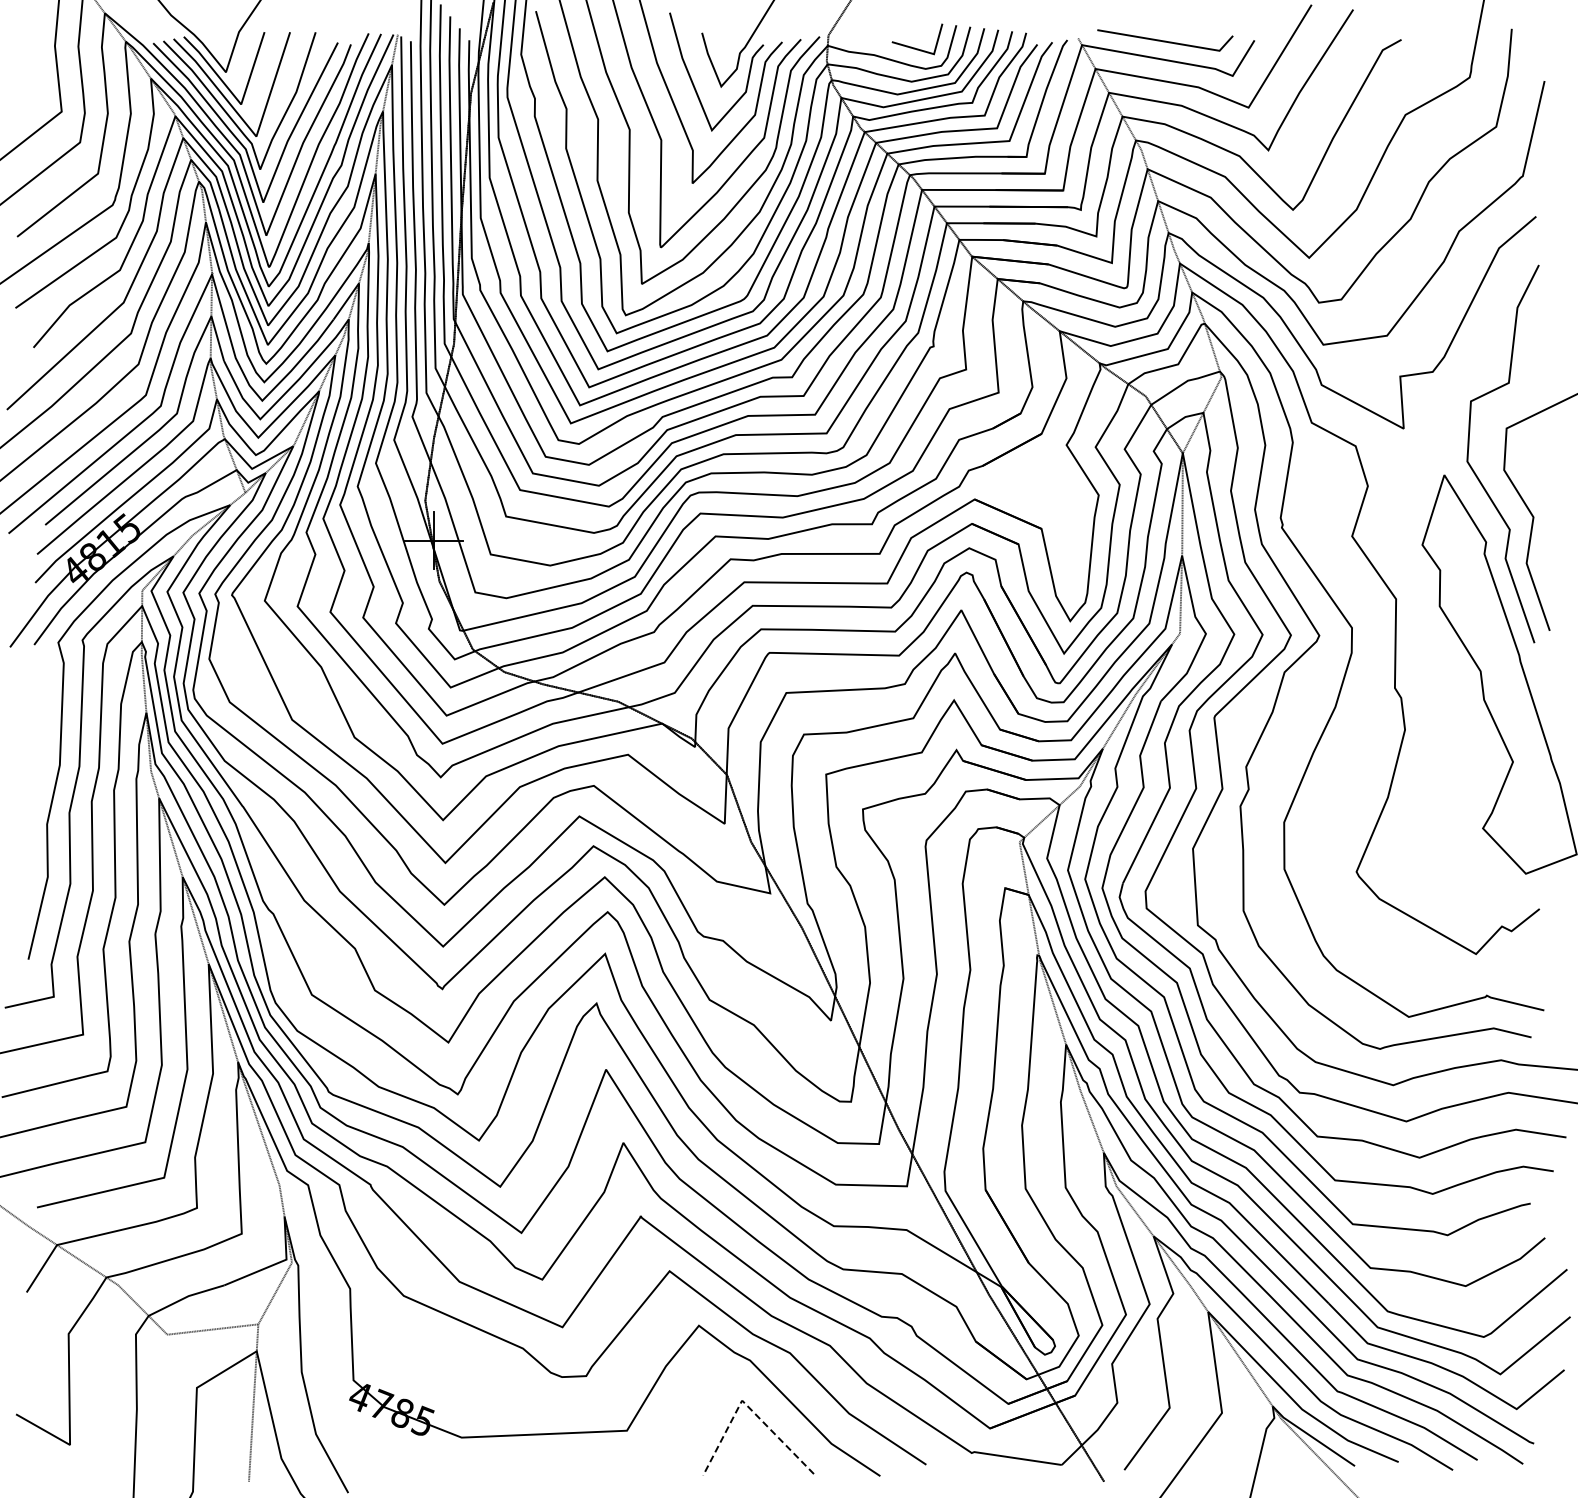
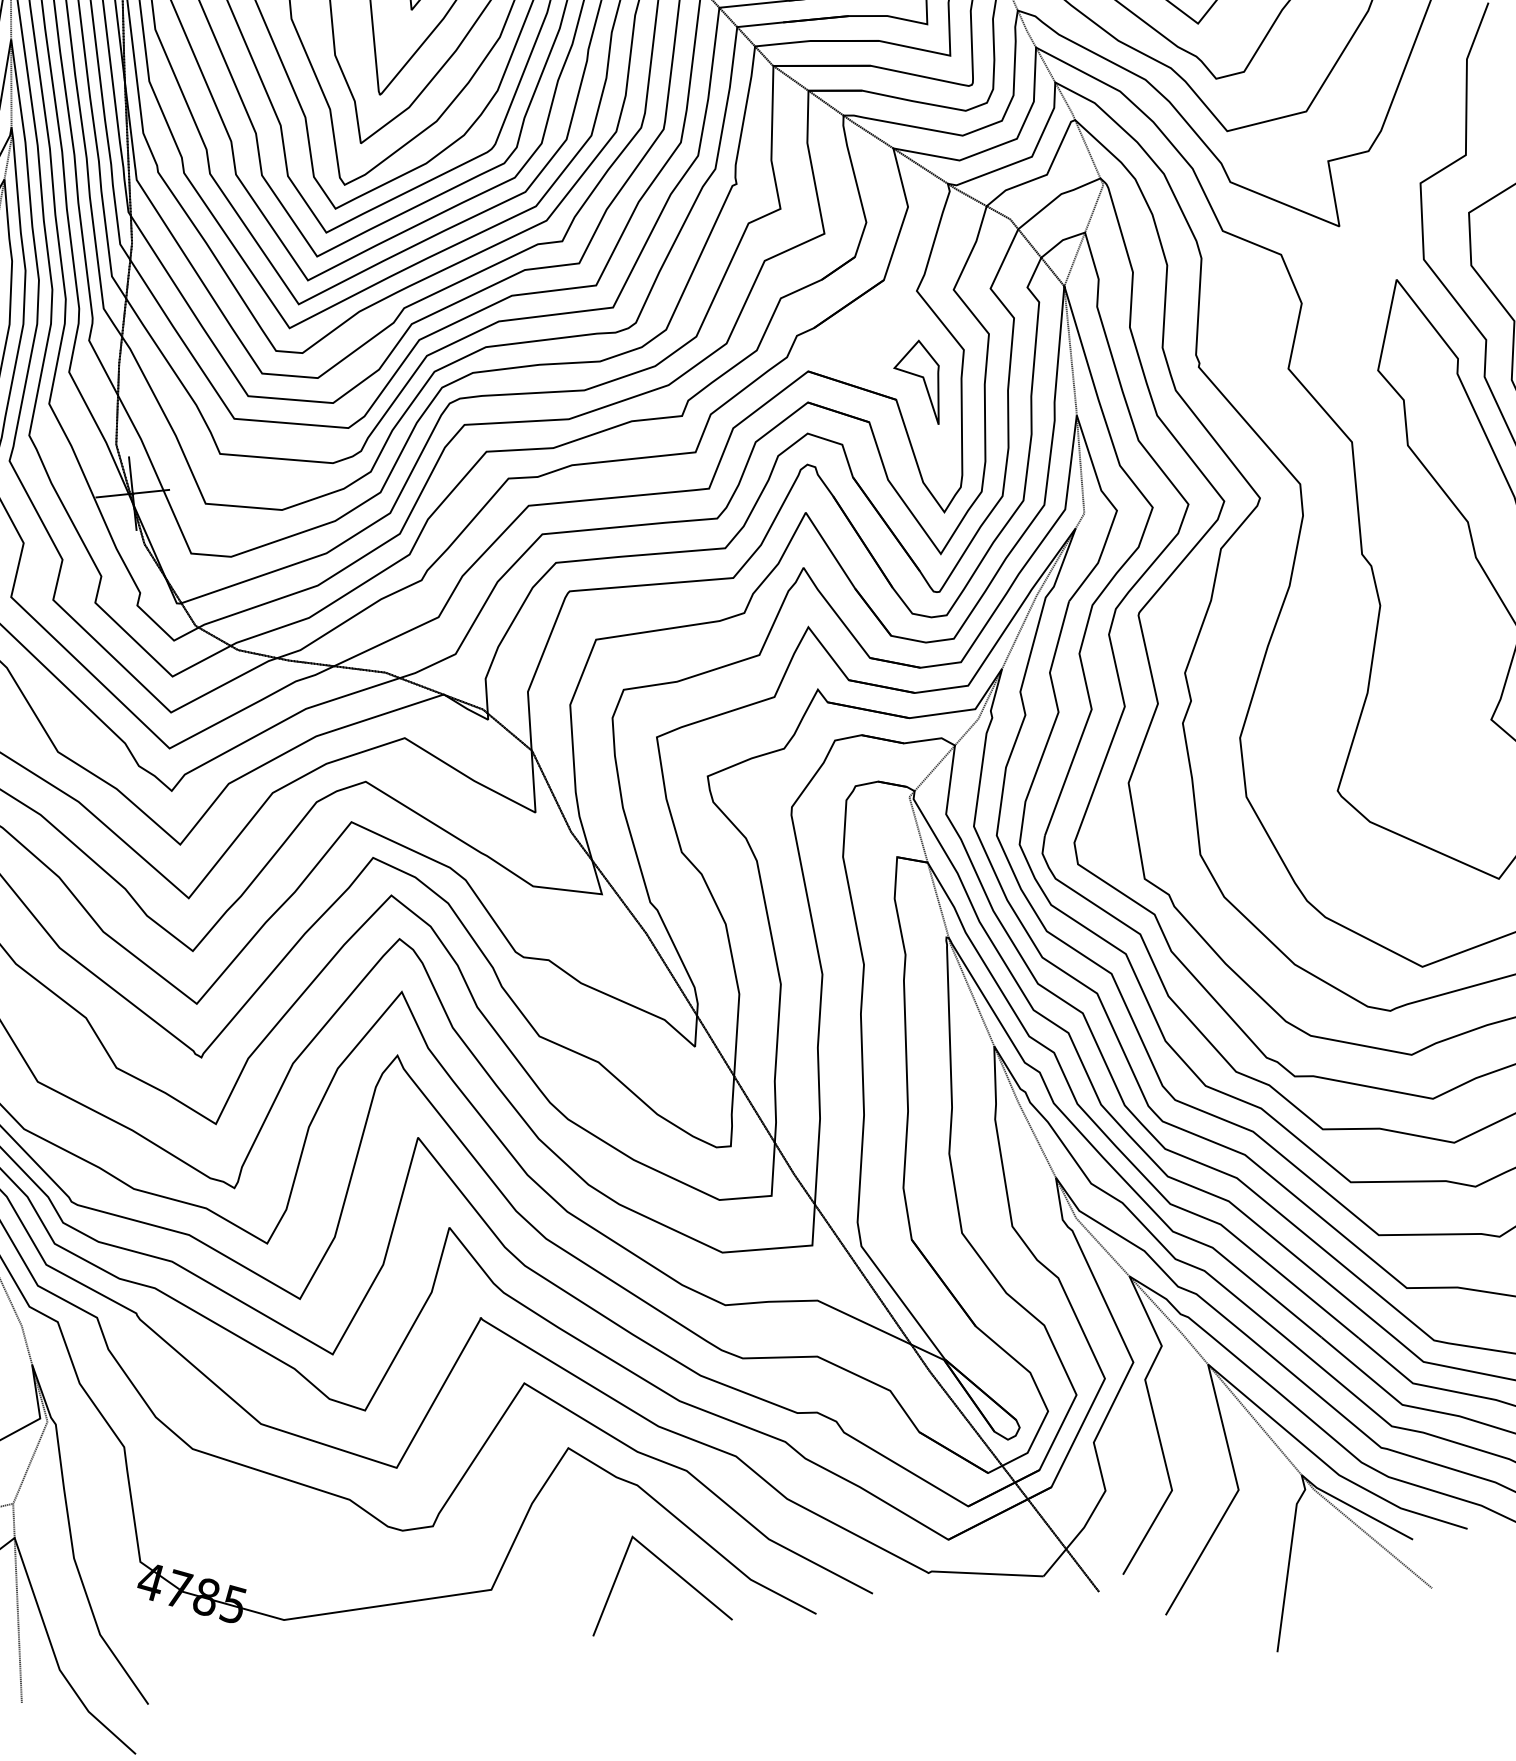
part: (1059, 517) -> (917, 383), added
line: (747, 1406) -> (640, 1543), dashed -> solid

